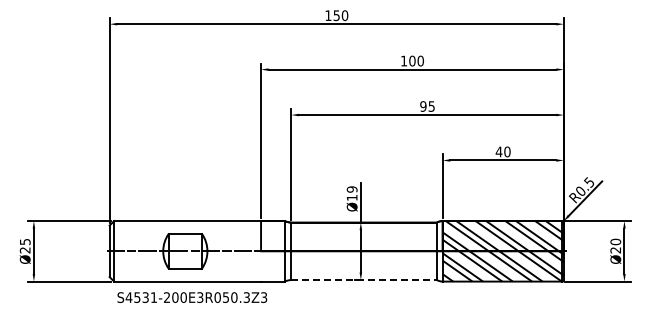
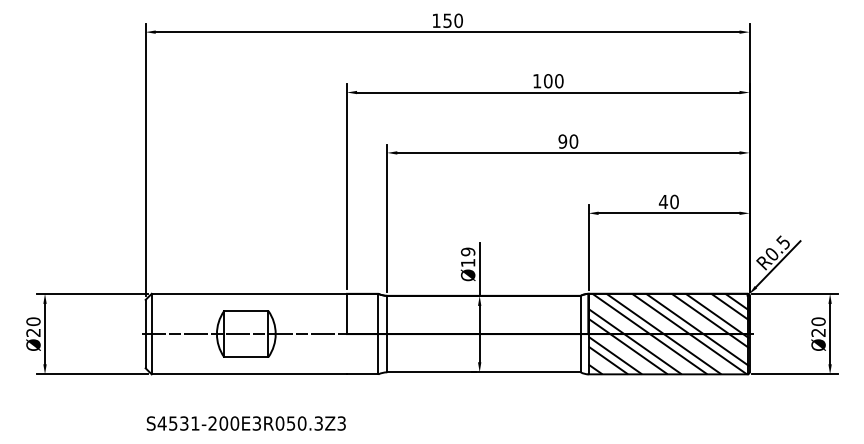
text: (431, 106) -> (573, 141), 95 -> 90
text: (24, 241) -> (32, 321), Ø25 -> Ø20
line: (364, 280) -> (484, 372), dashed -> solid
text: (192, 297) -> (246, 423), moved

